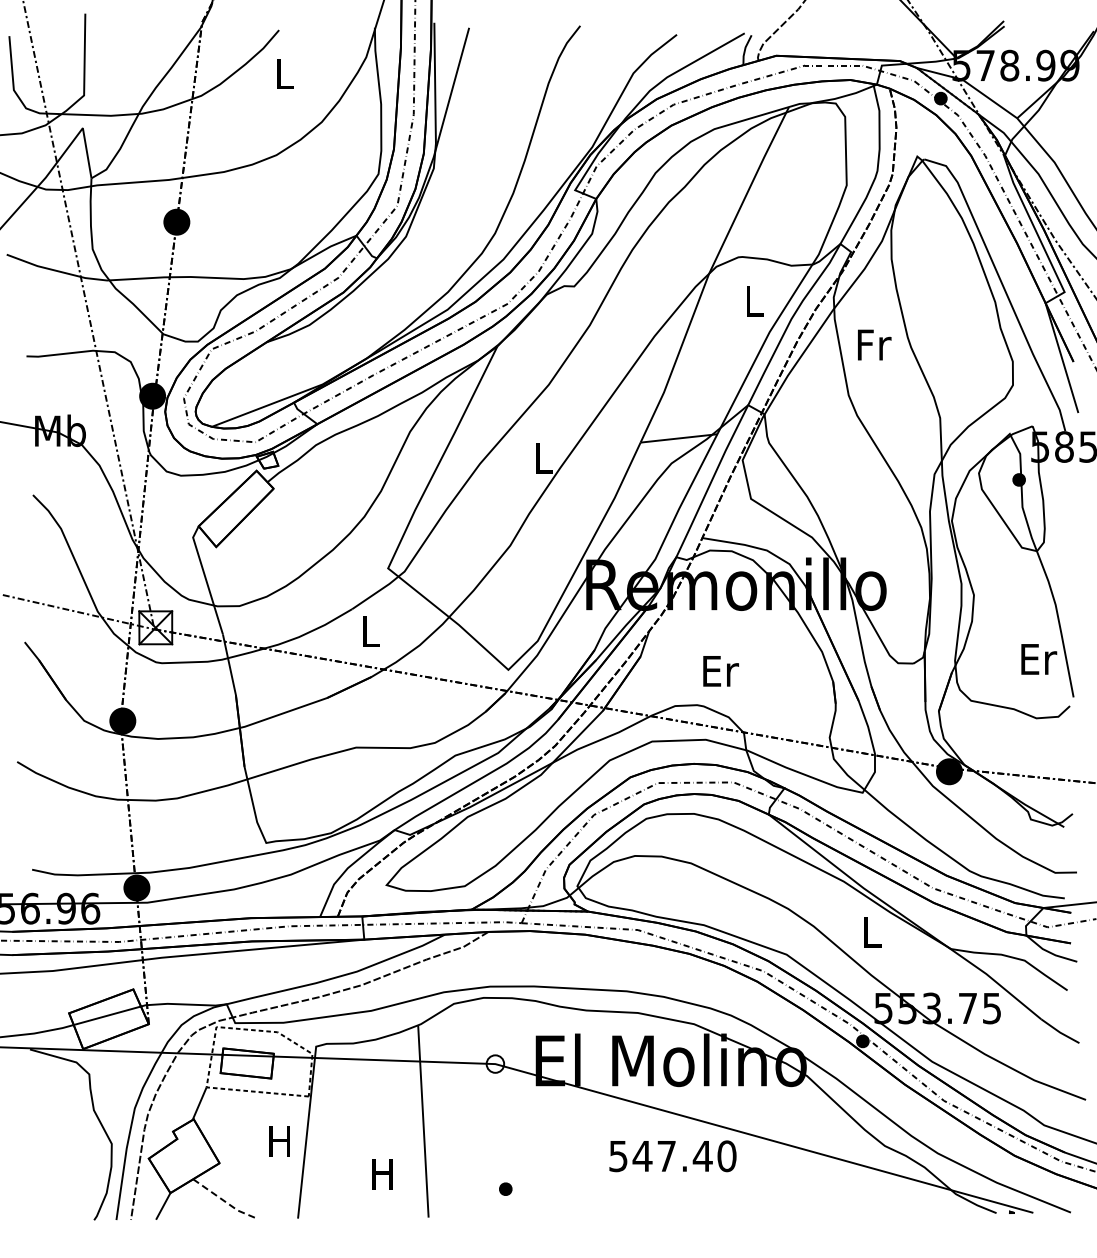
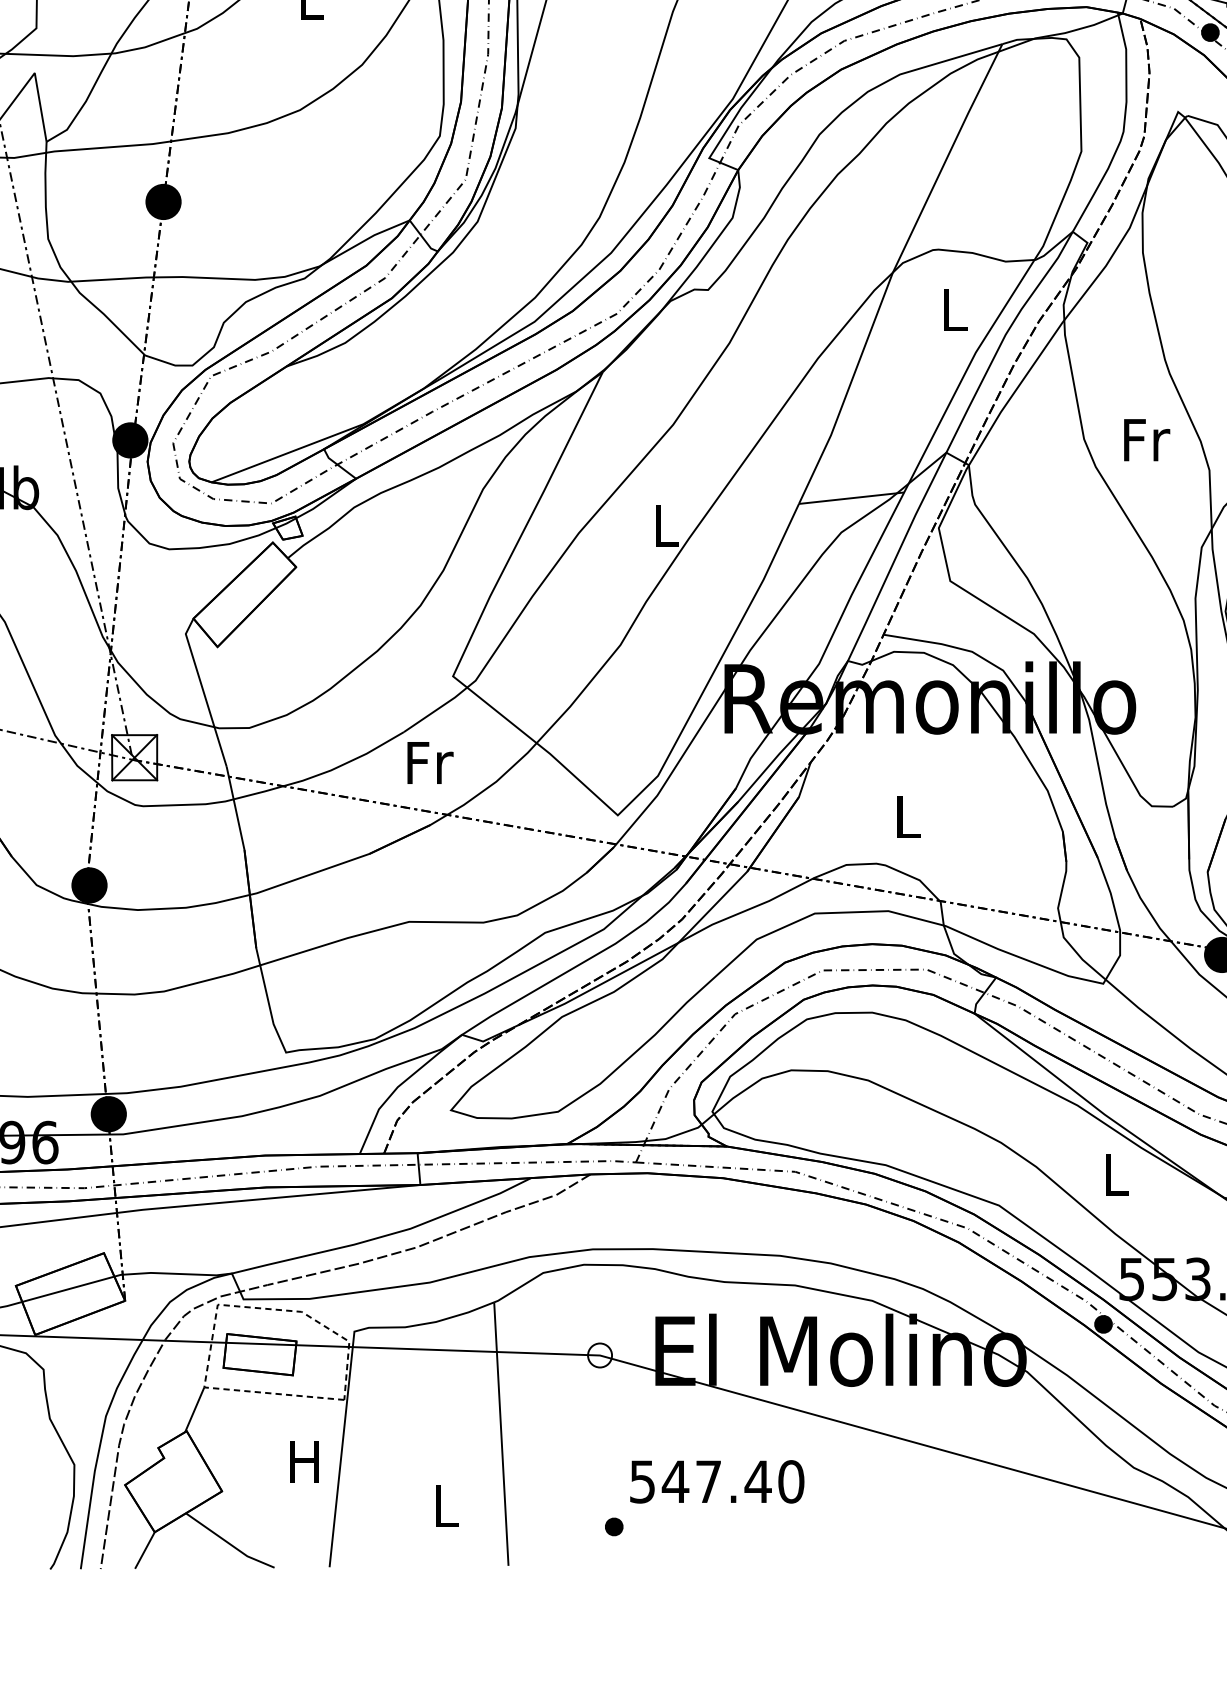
text: (874, 344) -> (1146, 439), moved
text: (371, 631) -> (430, 762), L -> Fr
text: (721, 671) -> (909, 817), Er -> L
text: (672, 1156) -> (716, 1482), moved
text: (382, 1174) -> (445, 1506), H -> L
line: (225, 1201) -> (230, 1543), dashed -> solid

